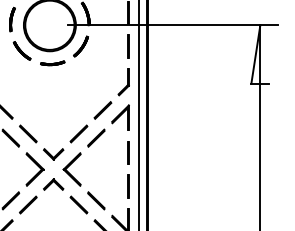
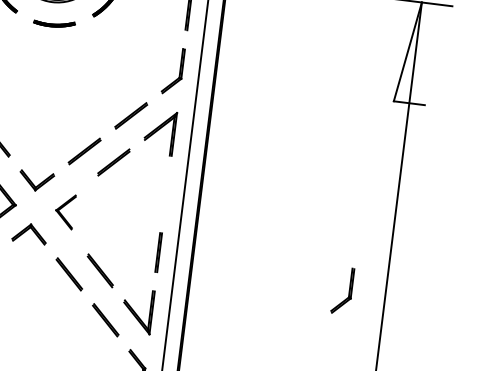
line: (128, 152) -> (166, 194), removed
part: (71, 169) -> (64, 211), size x0.6
part: (235, 195) -> (342, 291), added

